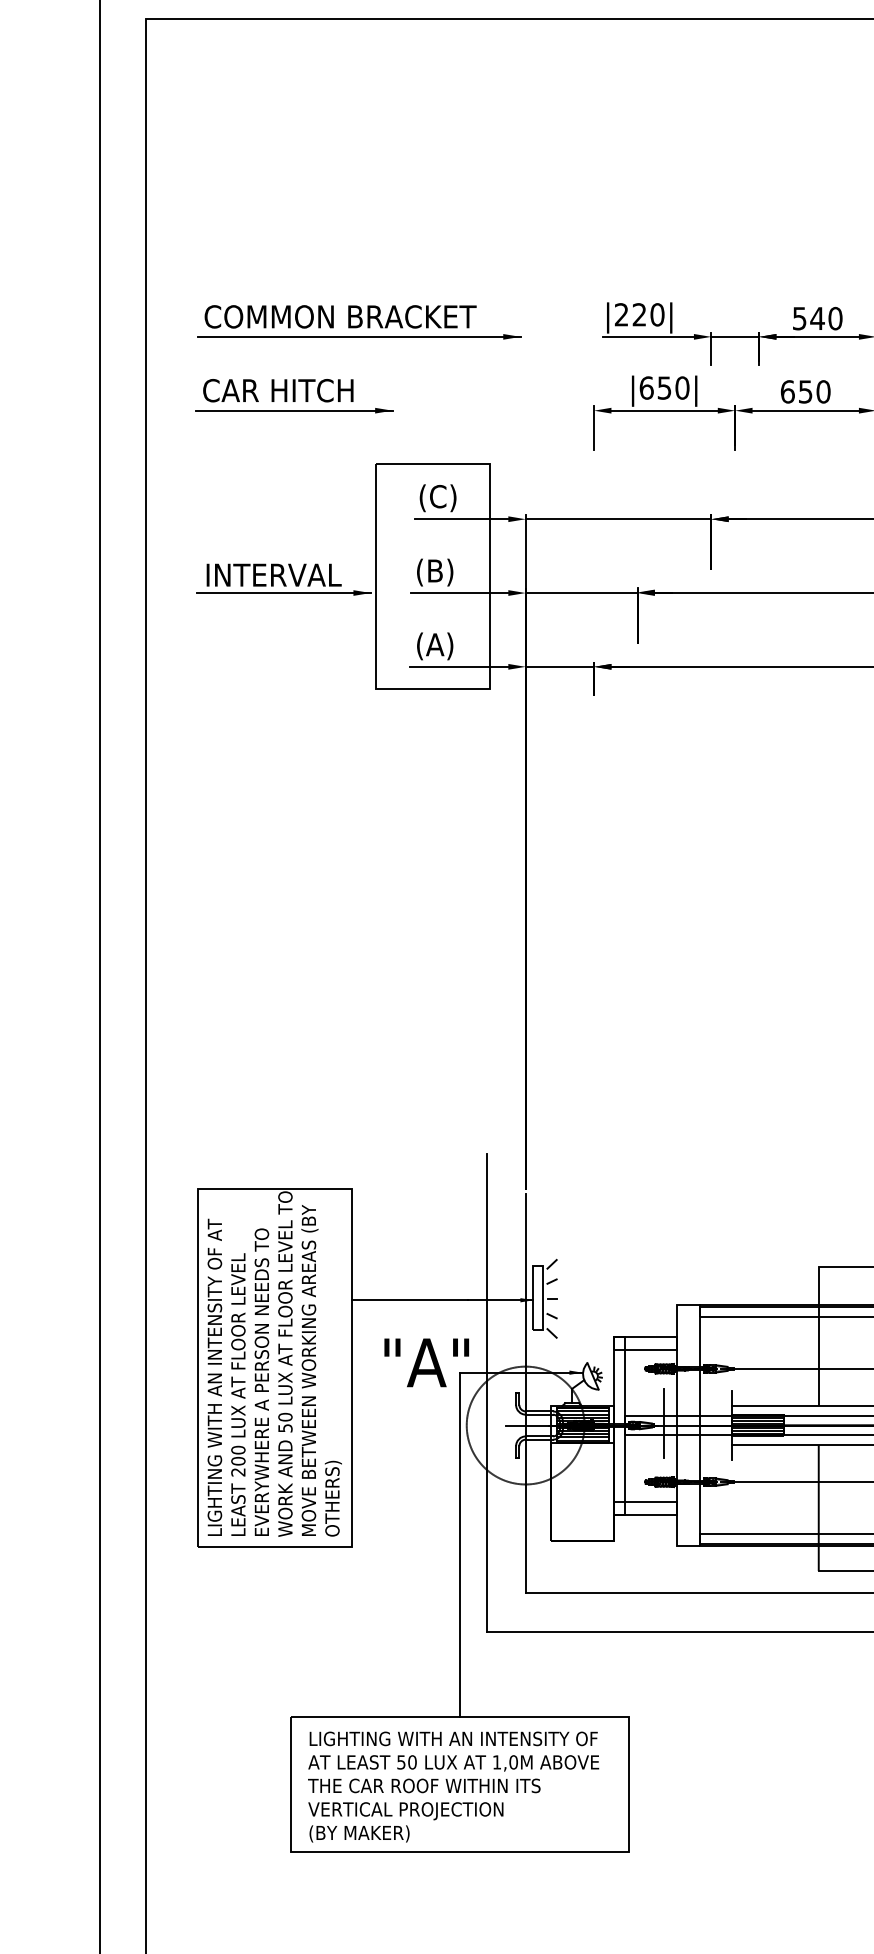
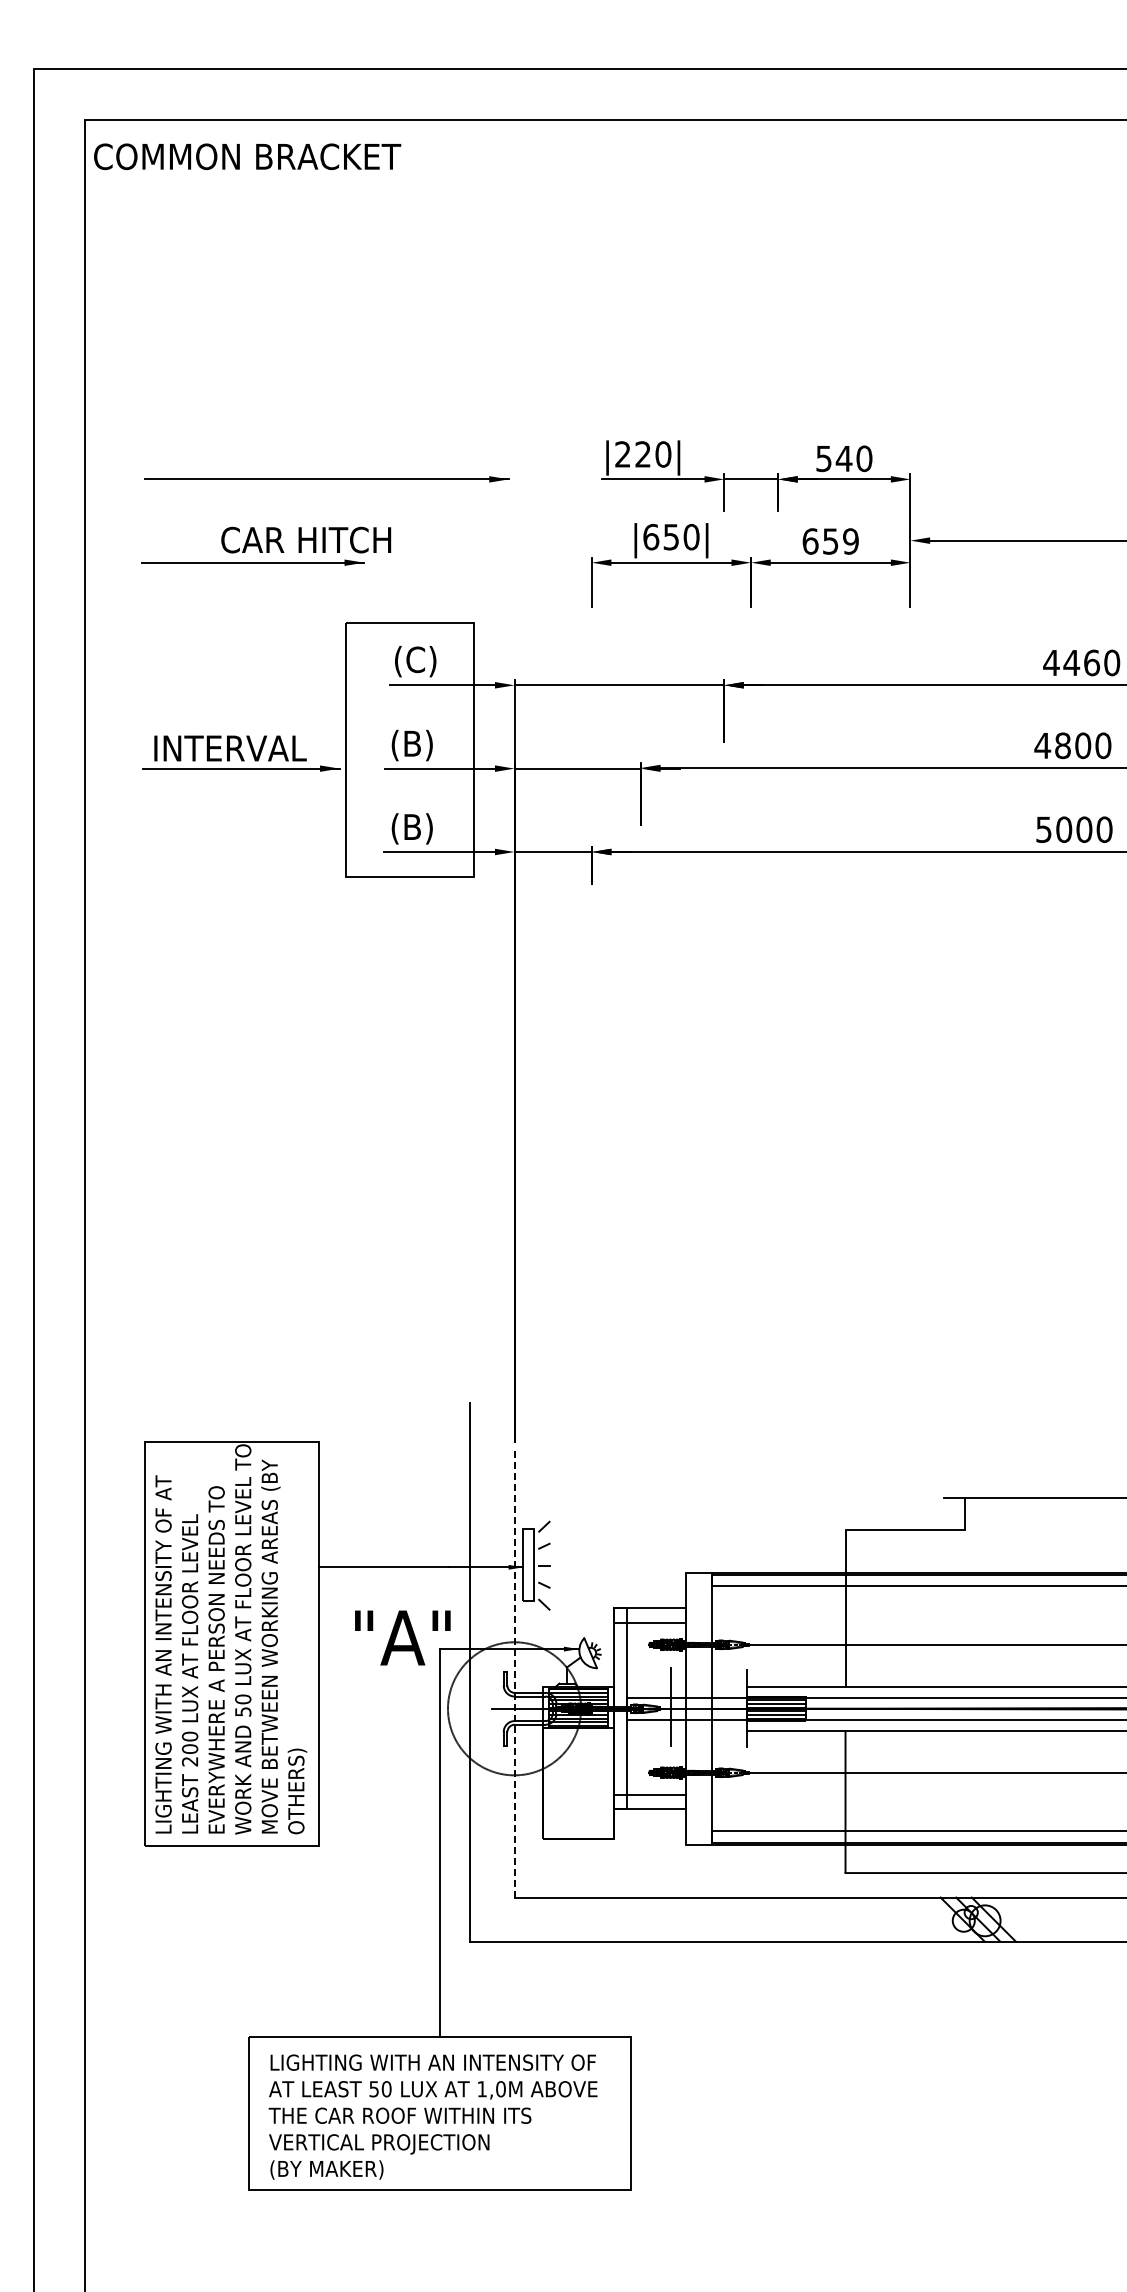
text: (340, 316) -> (247, 156), moved
text: (278, 390) -> (306, 539), moved
text: (823, 391) -> (850, 541), 650 -> 659
text: (434, 644) -> (411, 826), (A) -> (B)
line: (525, 1392) -> (514, 1671), solid -> dashed

